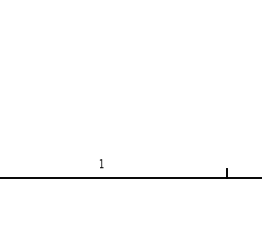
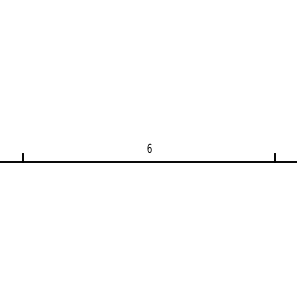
text: (101, 162) -> (149, 147), 1 -> 6

